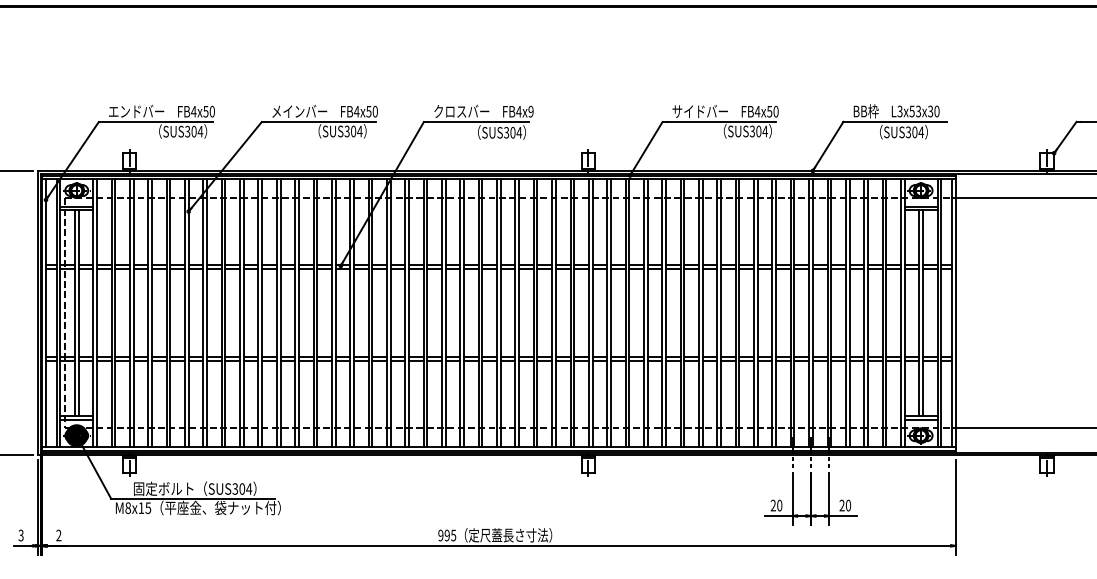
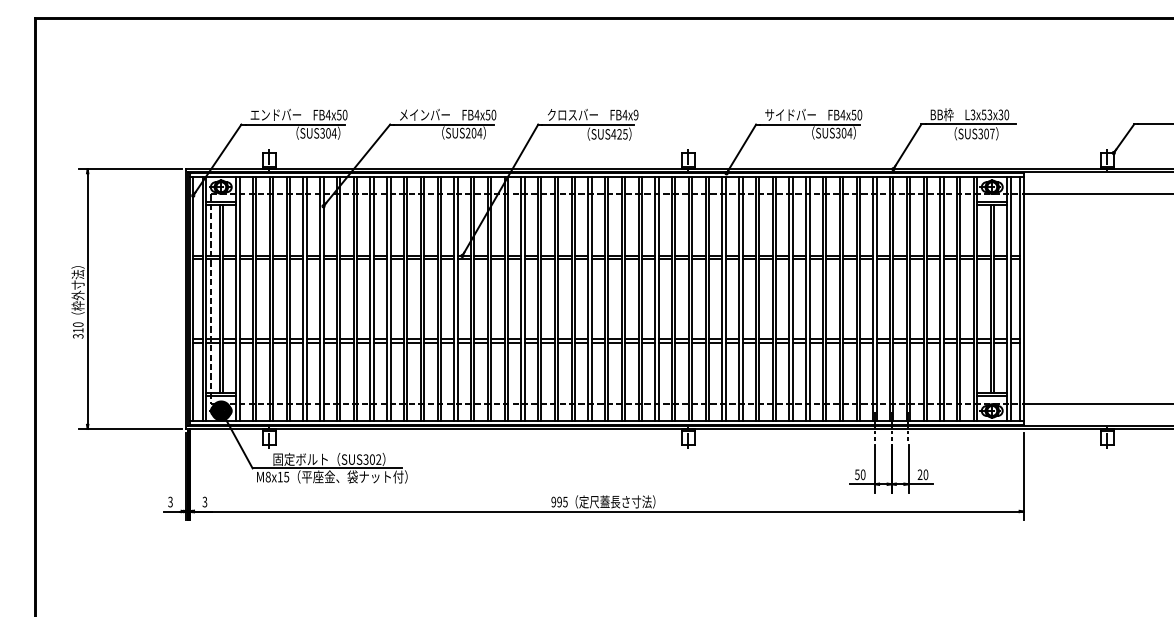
text: (347, 131) -> (468, 133), SUS304 -> SUS204
text: (920, 131) -> (991, 133), SUS304 -> SUS307
text: (512, 132) -> (619, 134), SUS304 -> SUS425
text: (248, 488) -> (378, 459), SUS304 -> SUS302
text: (773, 505) -> (857, 474), 20 -> 50
text: (58, 535) -> (204, 502), 2 -> 3

